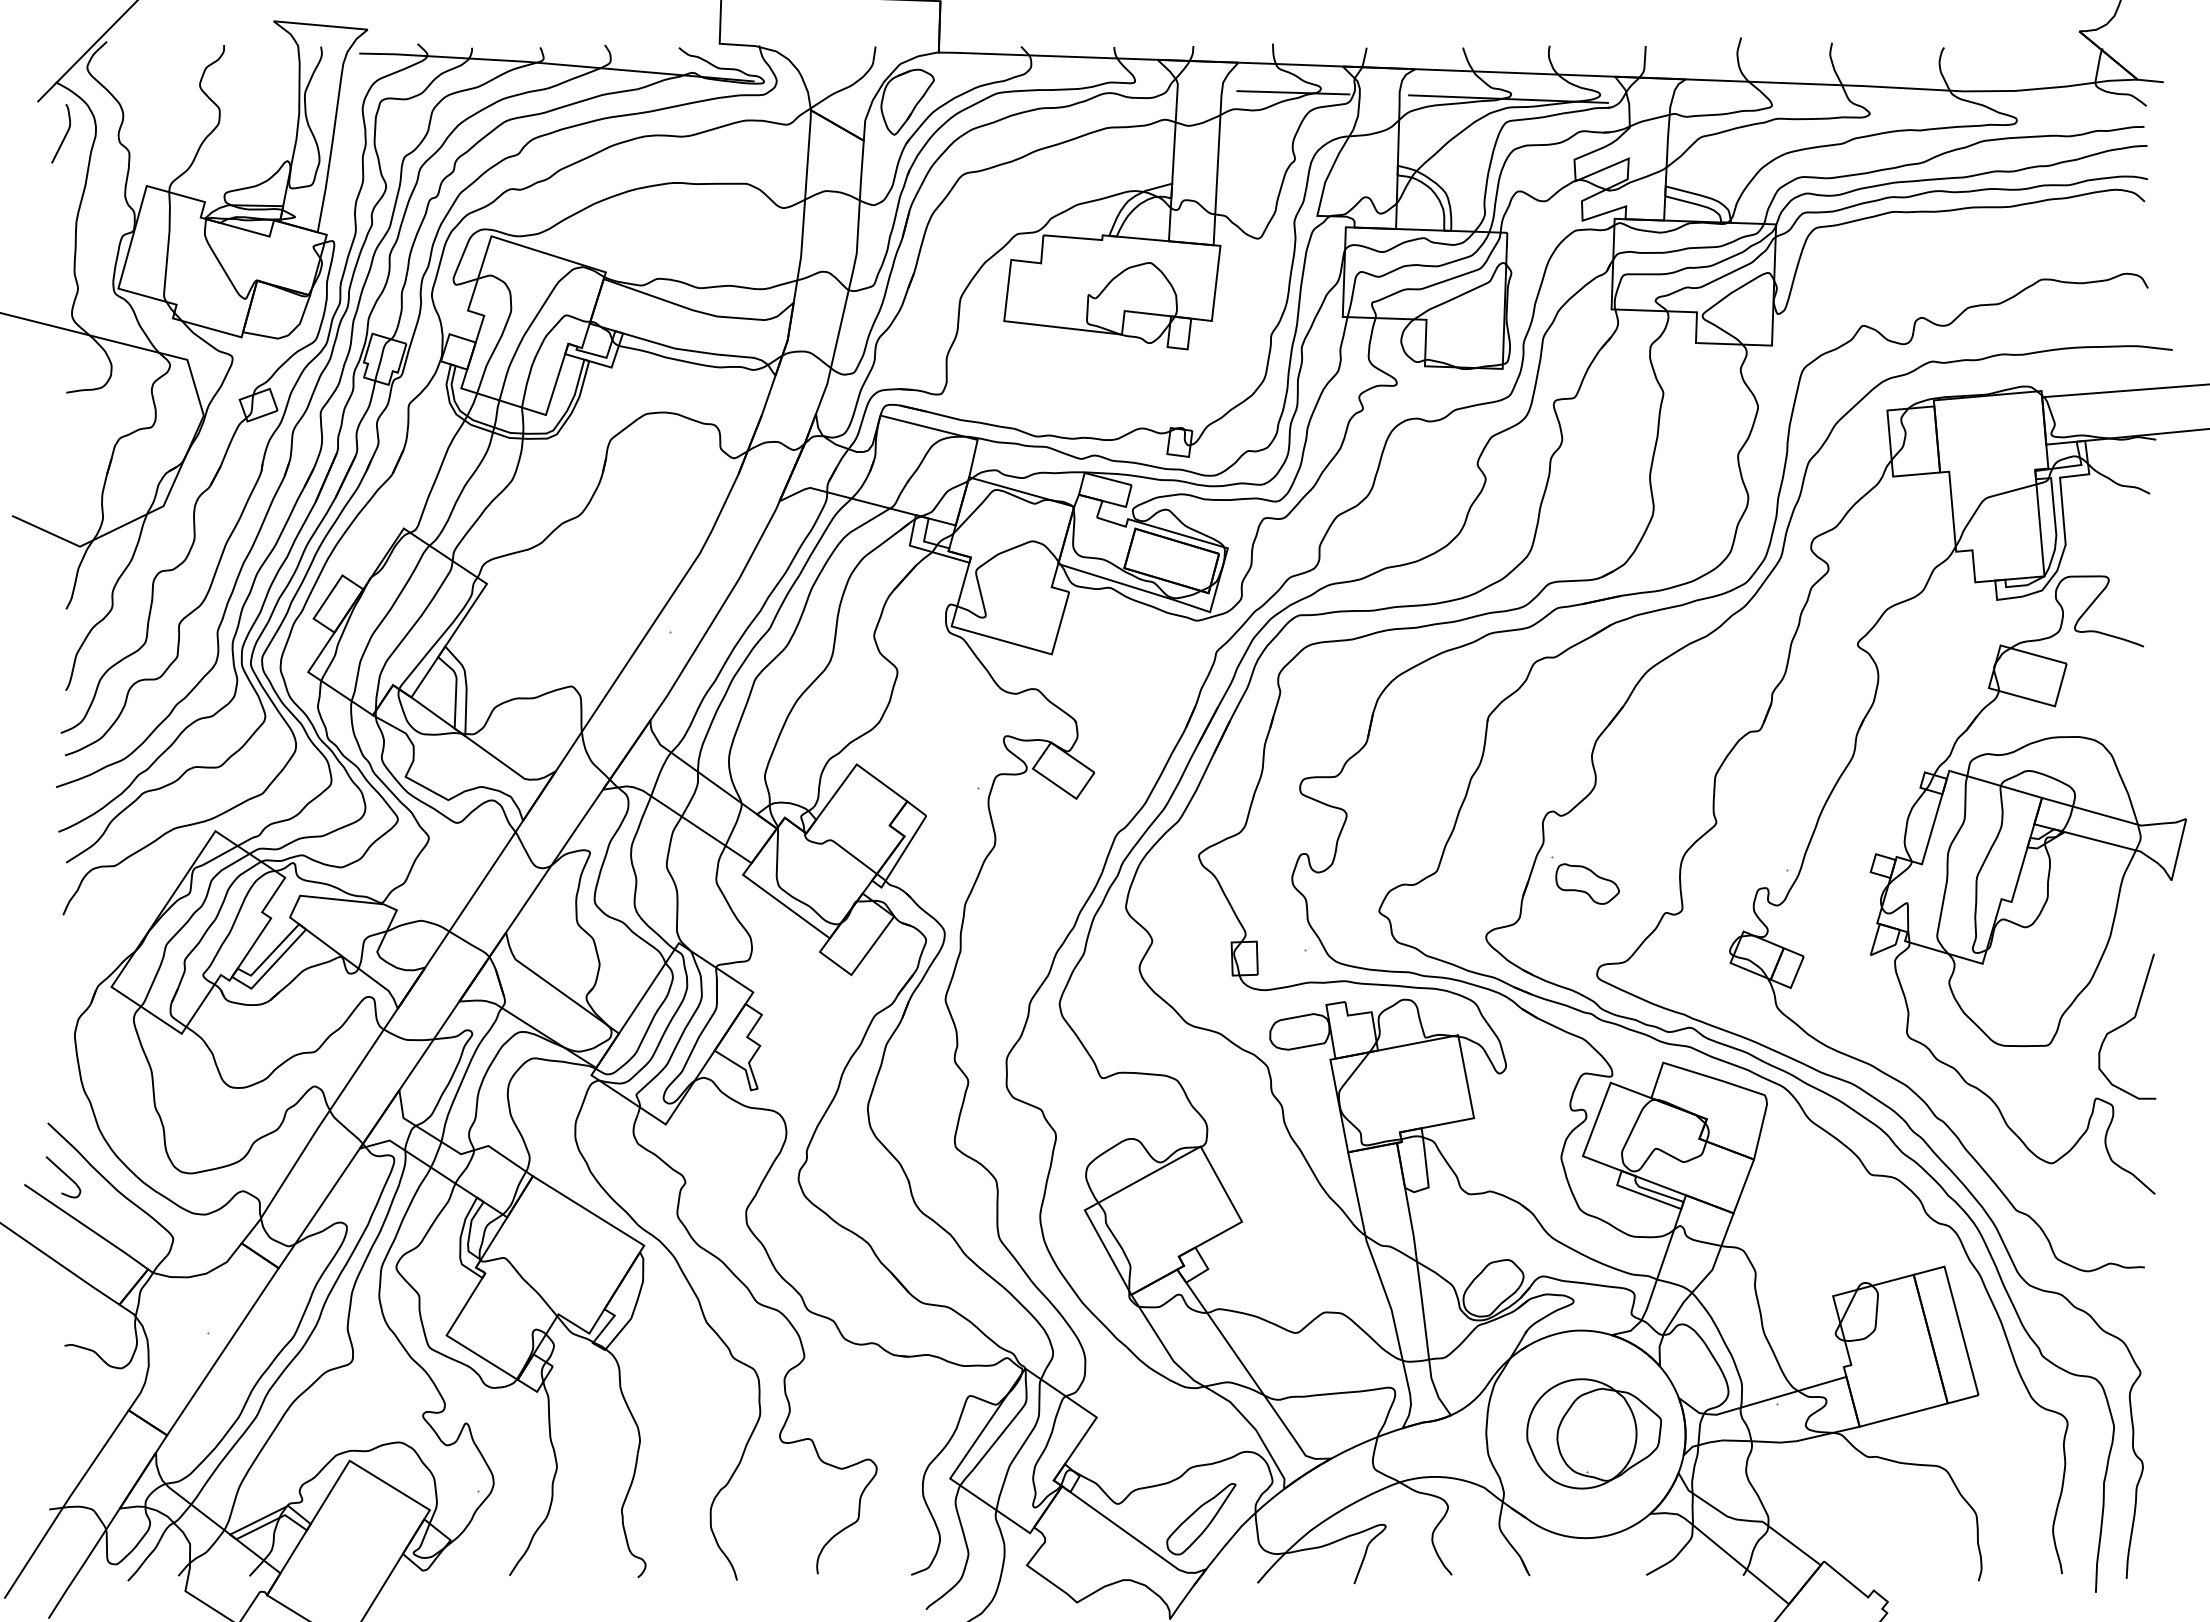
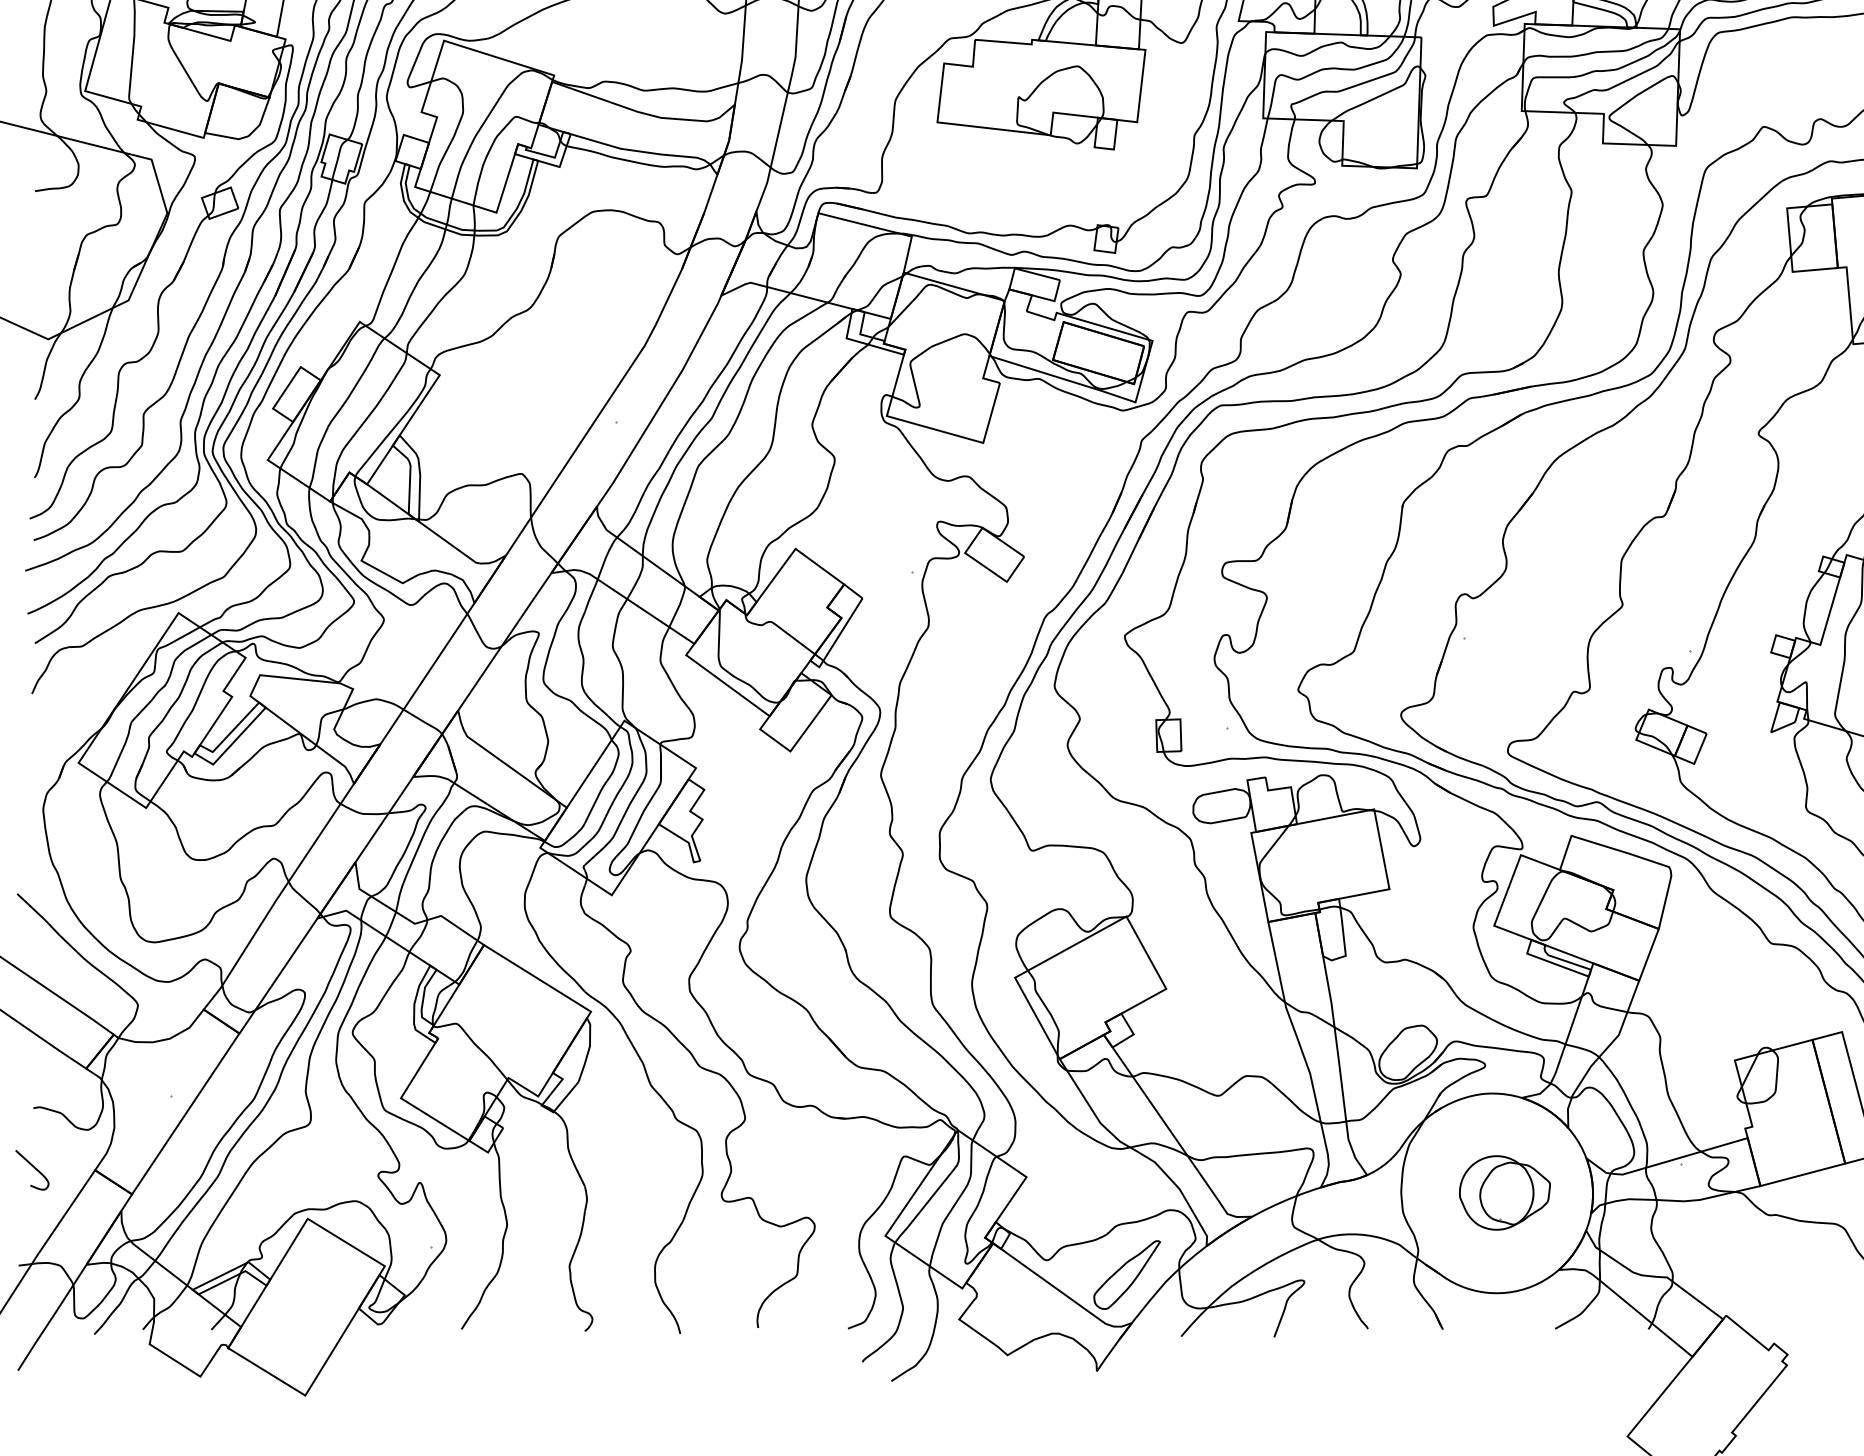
part: (1587, 883) -> (1498, 663), removed
curve: (65, 1175) -> (34, 1168), moved
part: (1593, 1433) -> (1504, 1192), size x0.7

